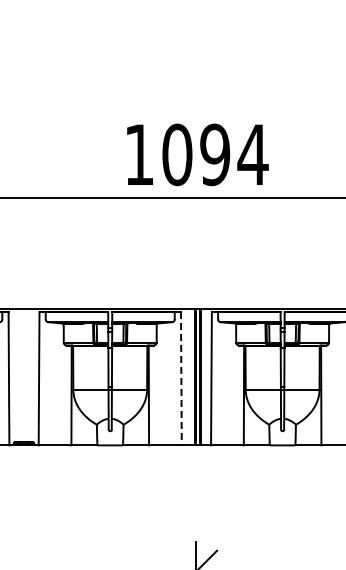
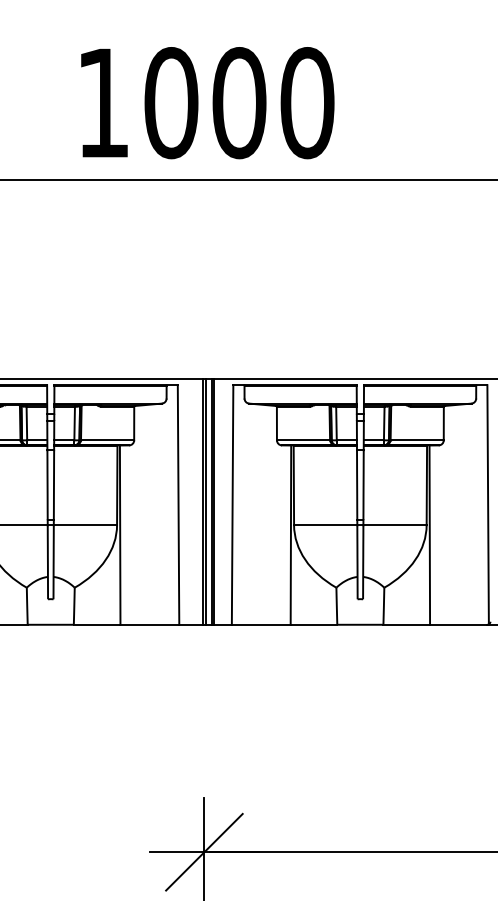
text: (234, 154) -> (273, 102), 1094 -> 1000
line: (181, 378) -> (178, 504), dashed -> solid

